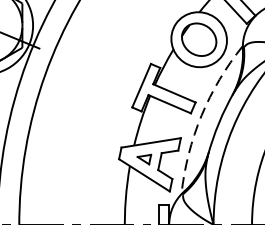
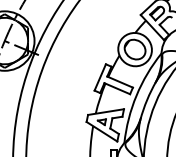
arc: (201, 115) -> (136, 95), dashed -> solid

